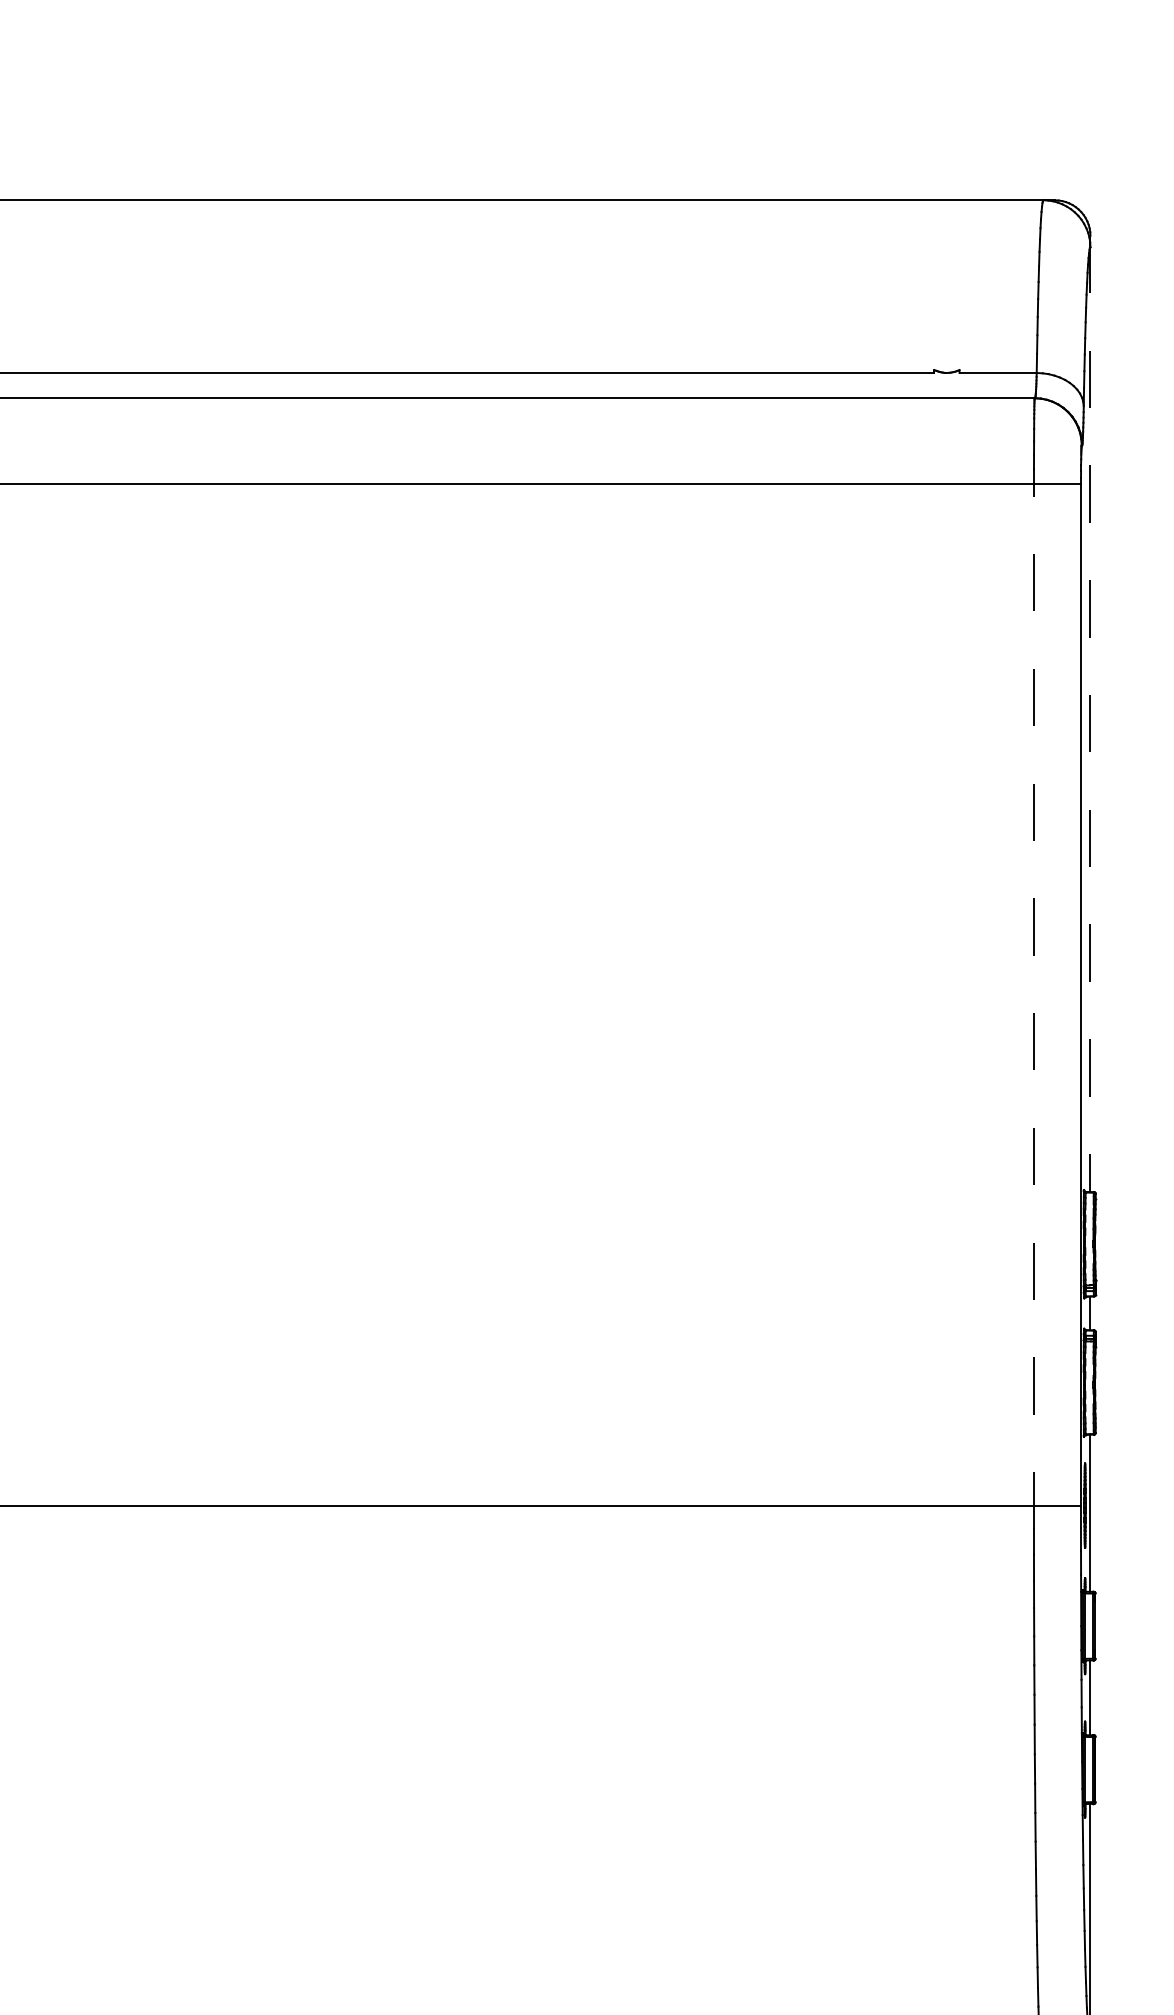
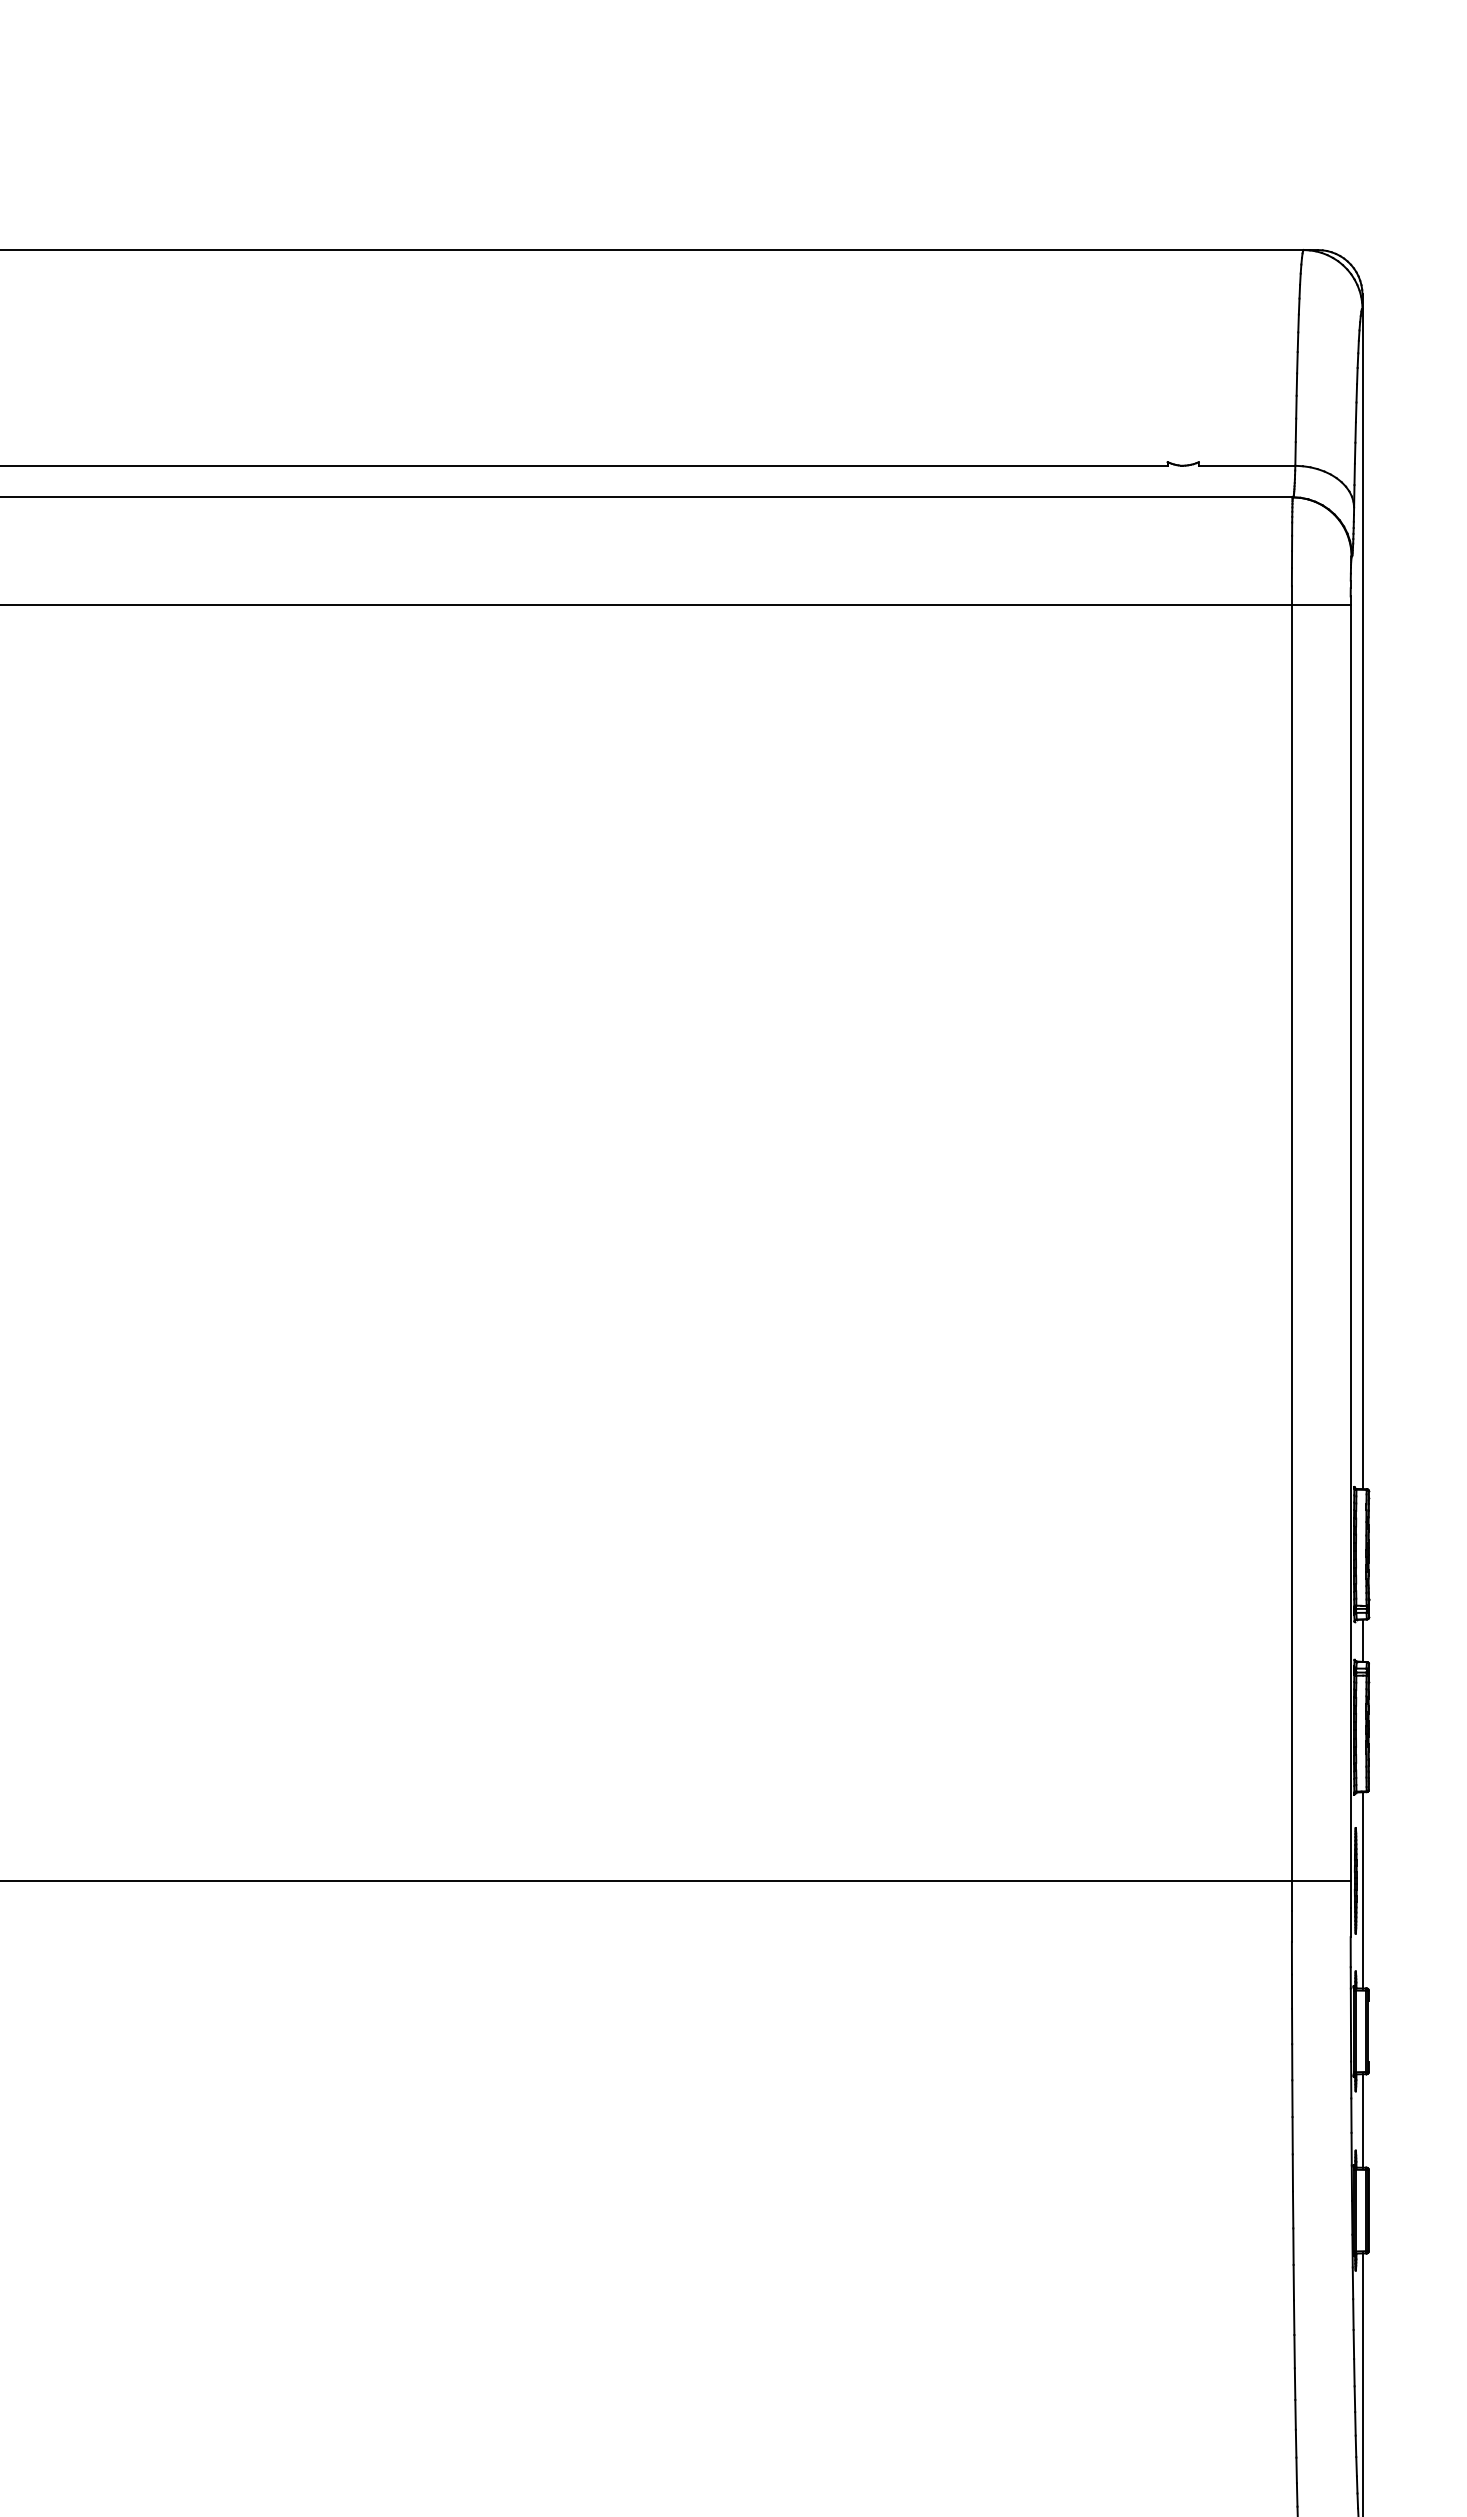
line: (1090, 714) -> (1362, 892), dashed -> solid
line: (1033, 1006) -> (1291, 1257), dashed -> solid

